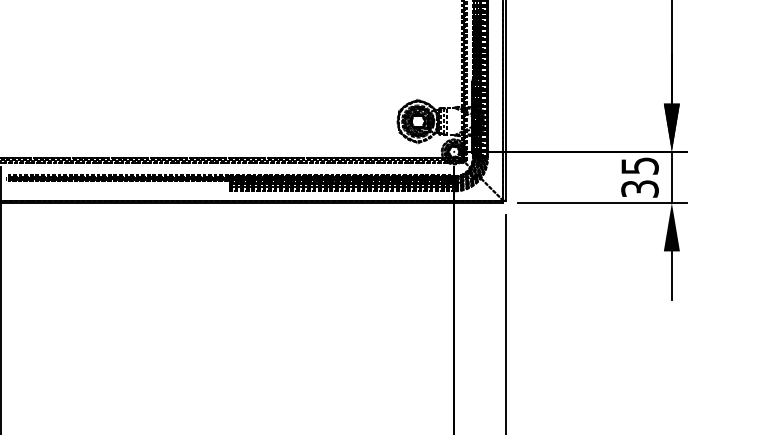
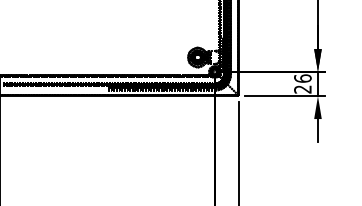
text: (639, 176) -> (302, 83), 35 -> 26

